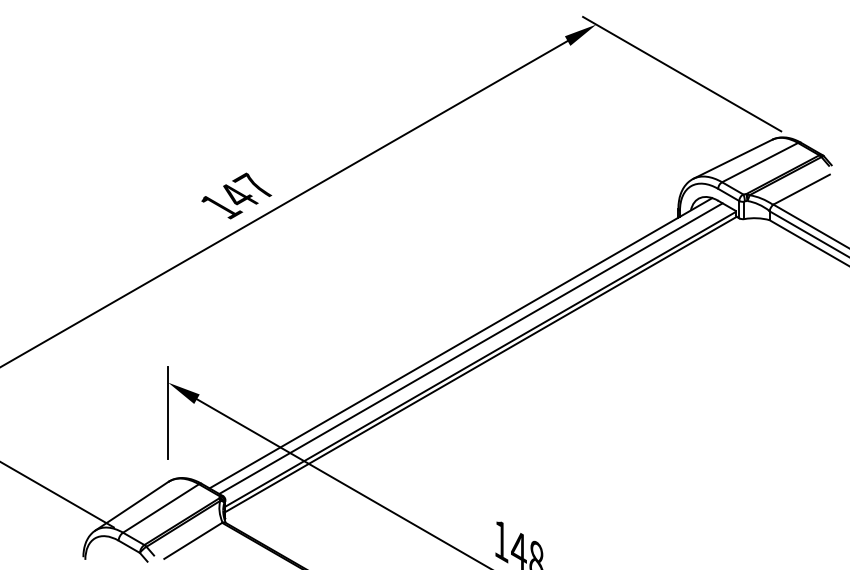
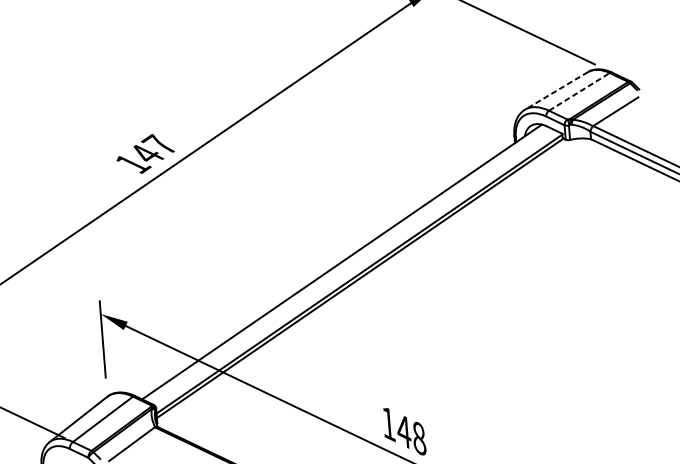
line: (732, 159) -> (556, 91), solid -> dashed
line: (760, 162) -> (579, 91), solid -> dashed
line: (470, 348) -> (350, 265), removed

